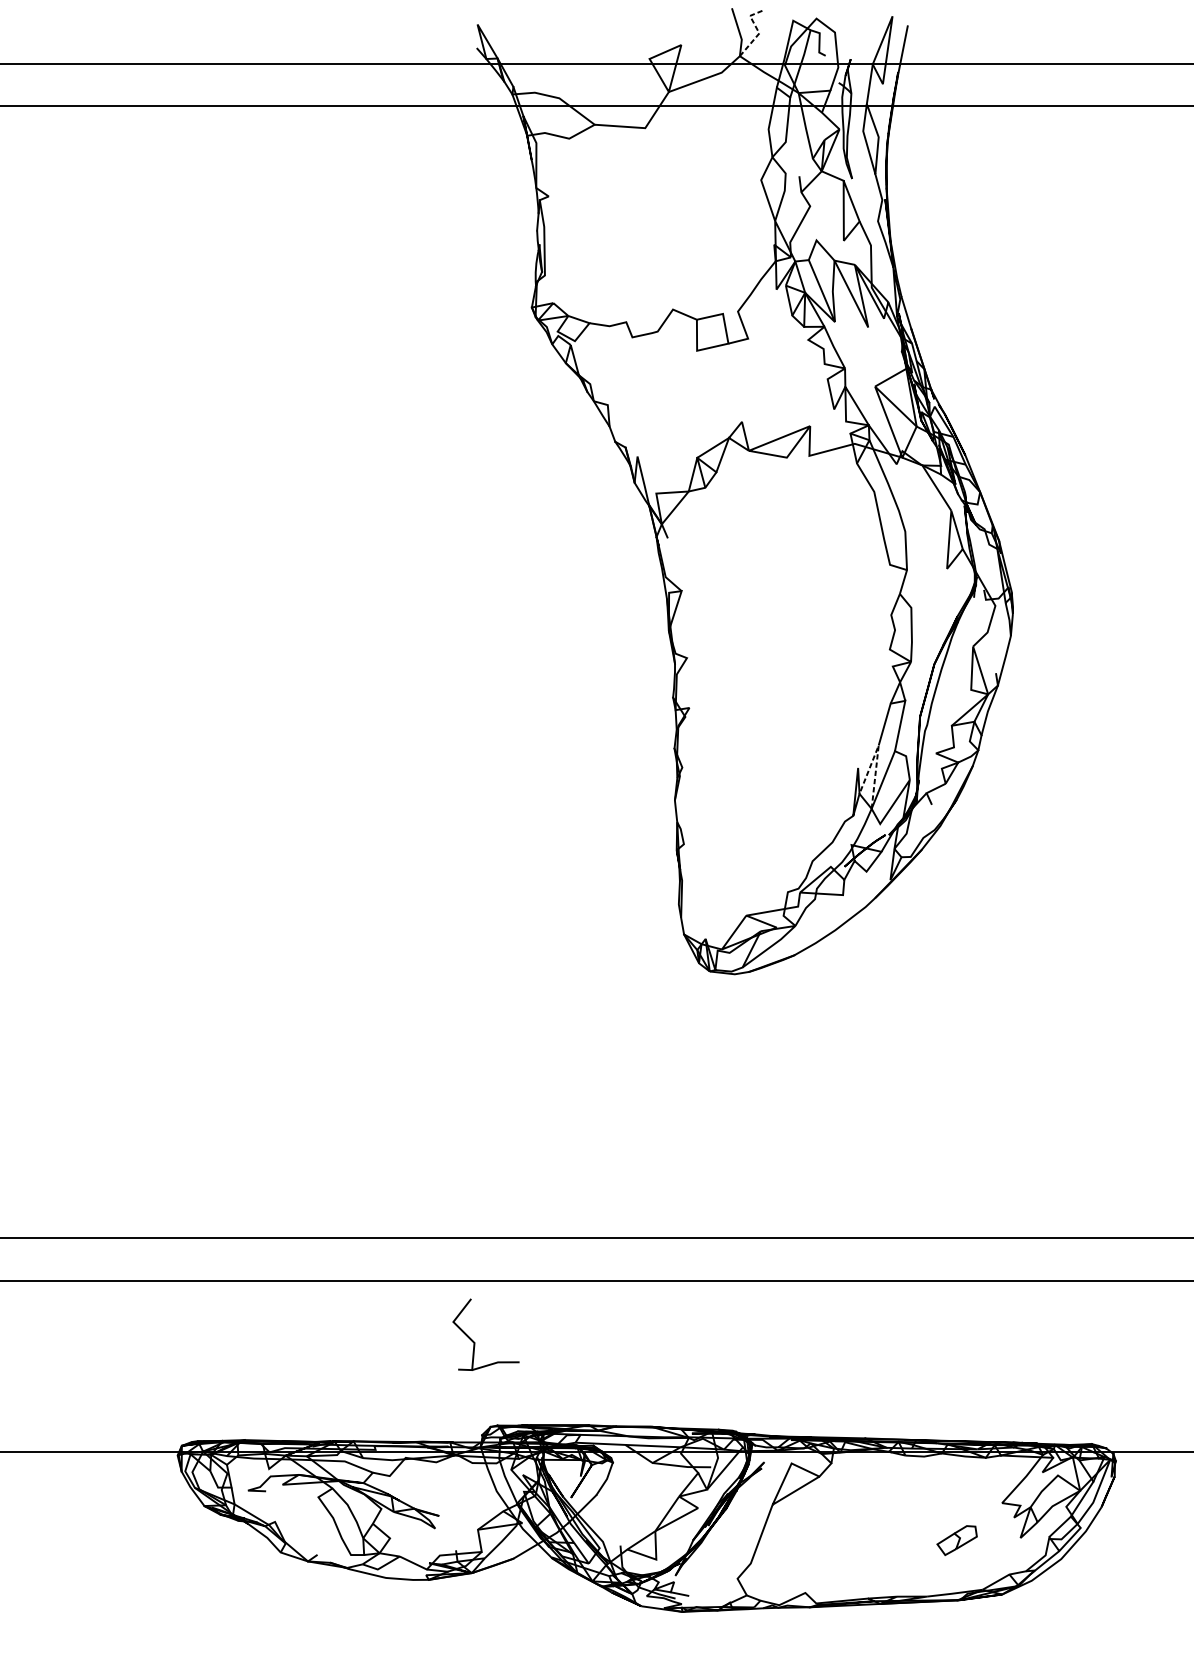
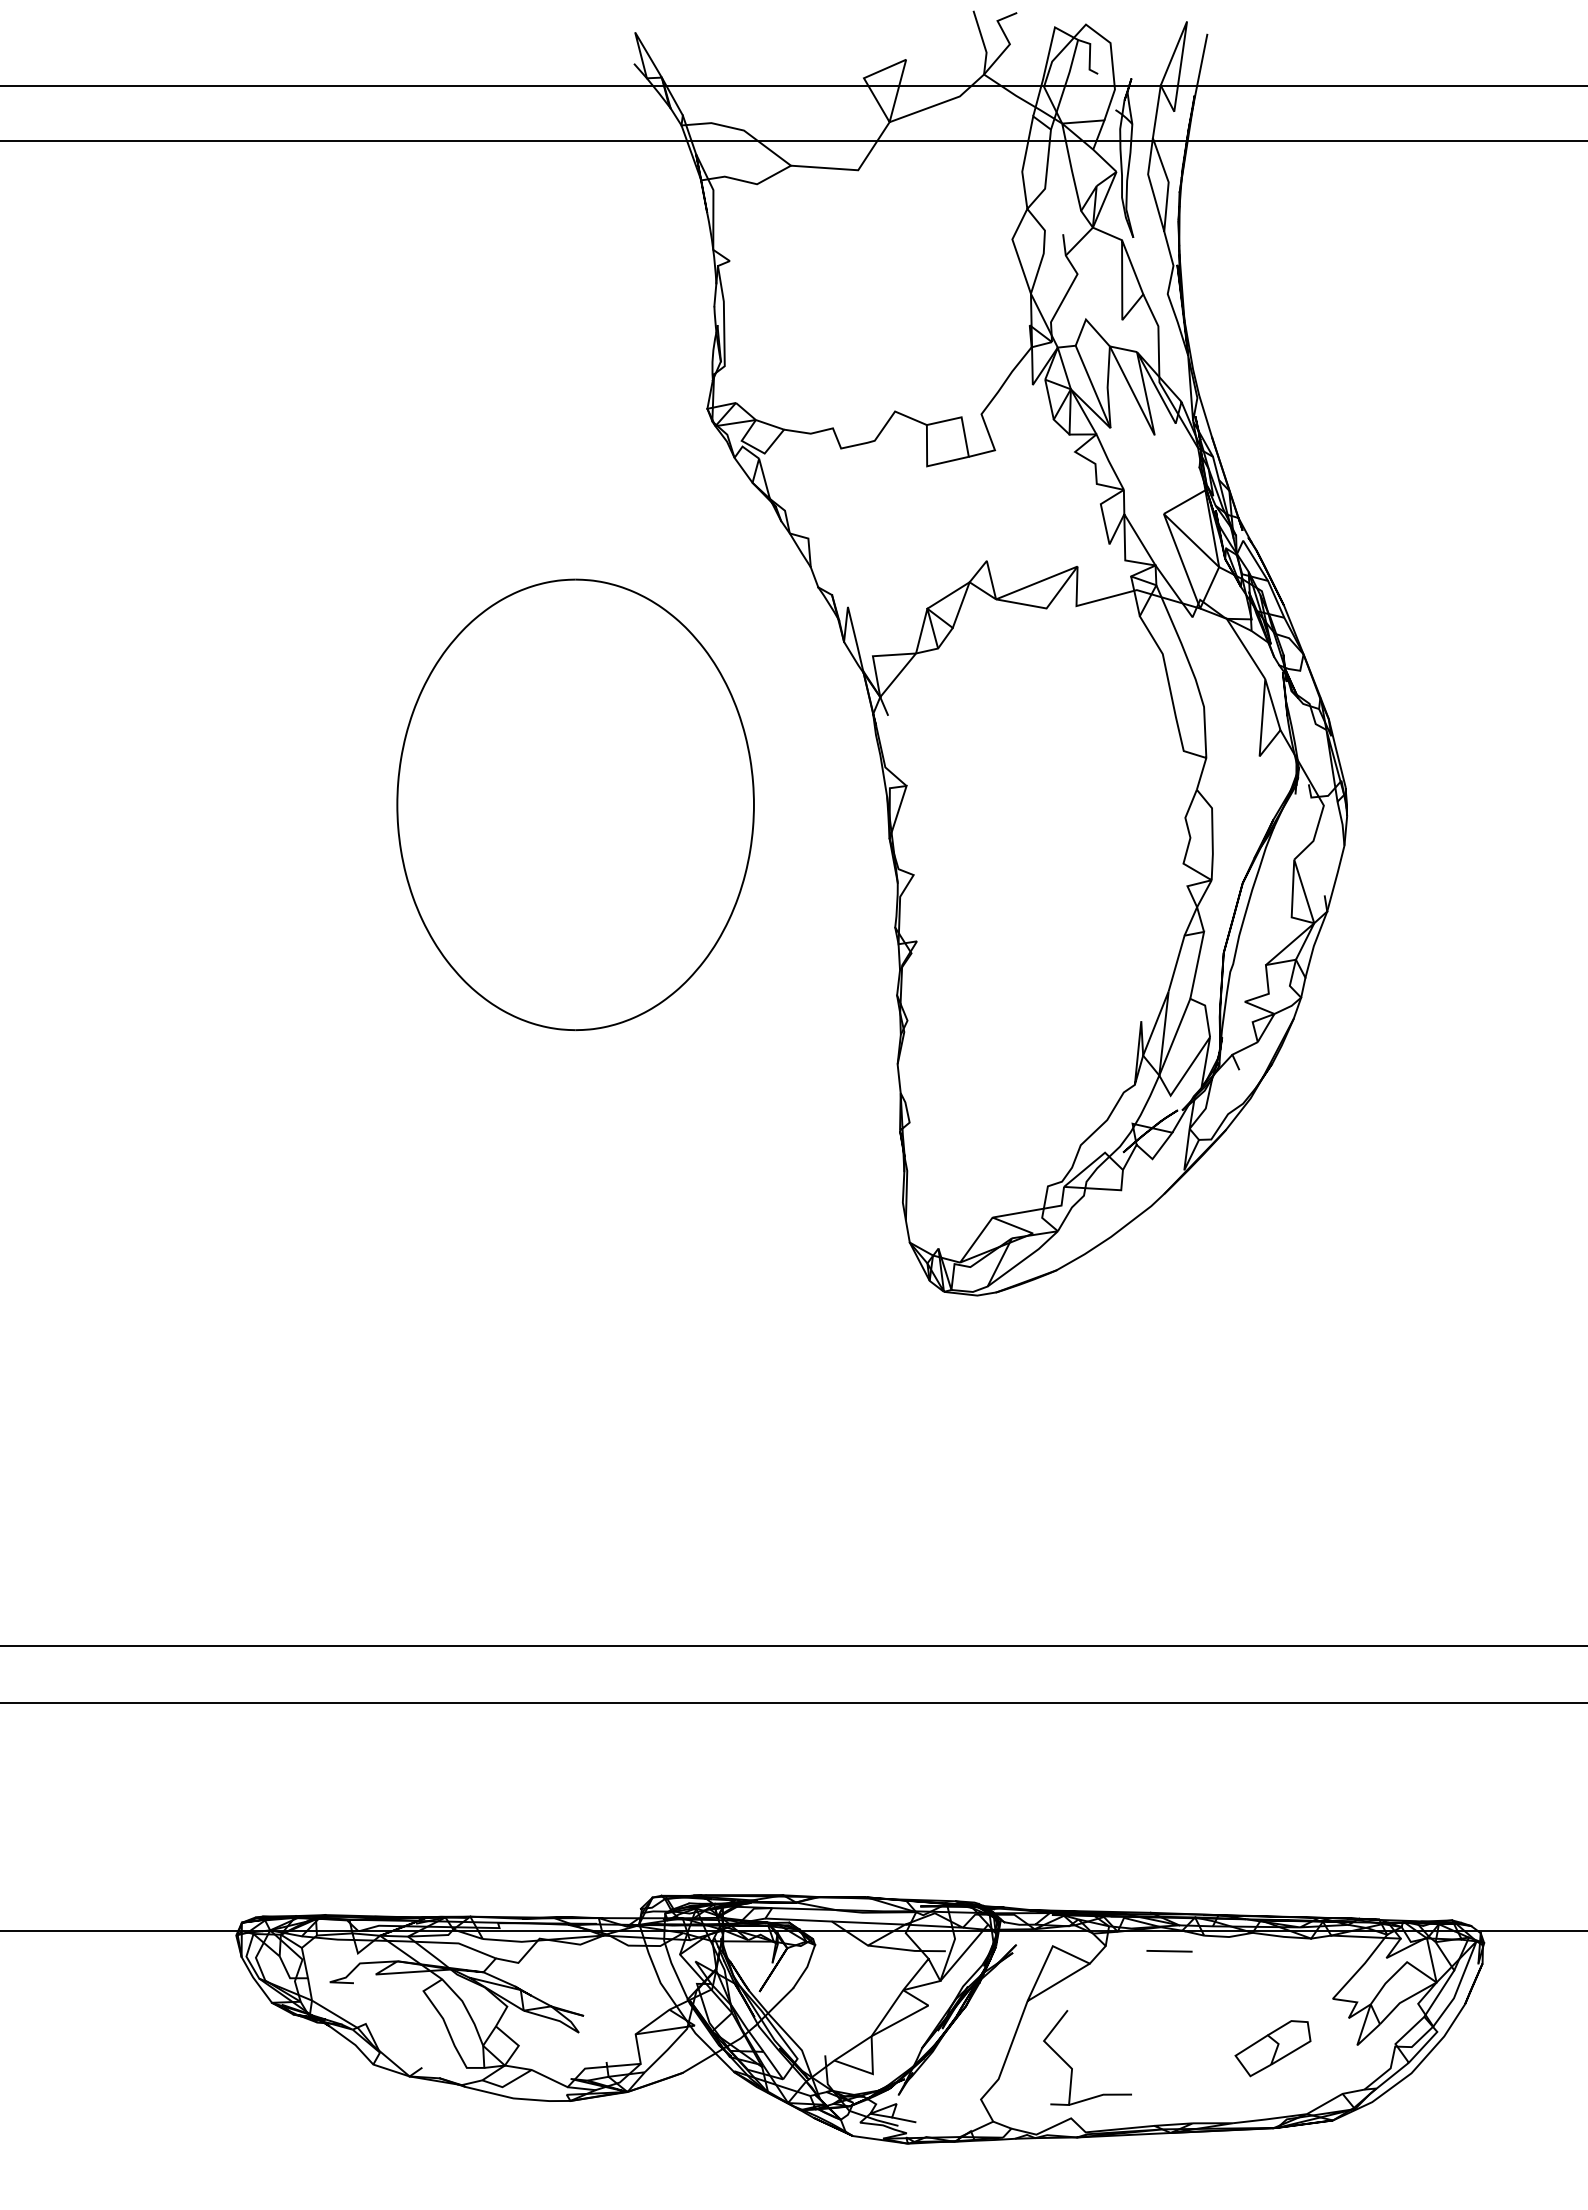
line: (757, 29) -> (1007, 39), dashed -> solid
part: (432, 605) -> (575, 804), added
line: (877, 750) -> (1167, 998), dashed -> solid
part: (474, 1341) -> (1072, 2067), moved
line: (879, 1466) -> (1169, 1950), added
part: (956, 1540) -> (1272, 2048), size x1.43

